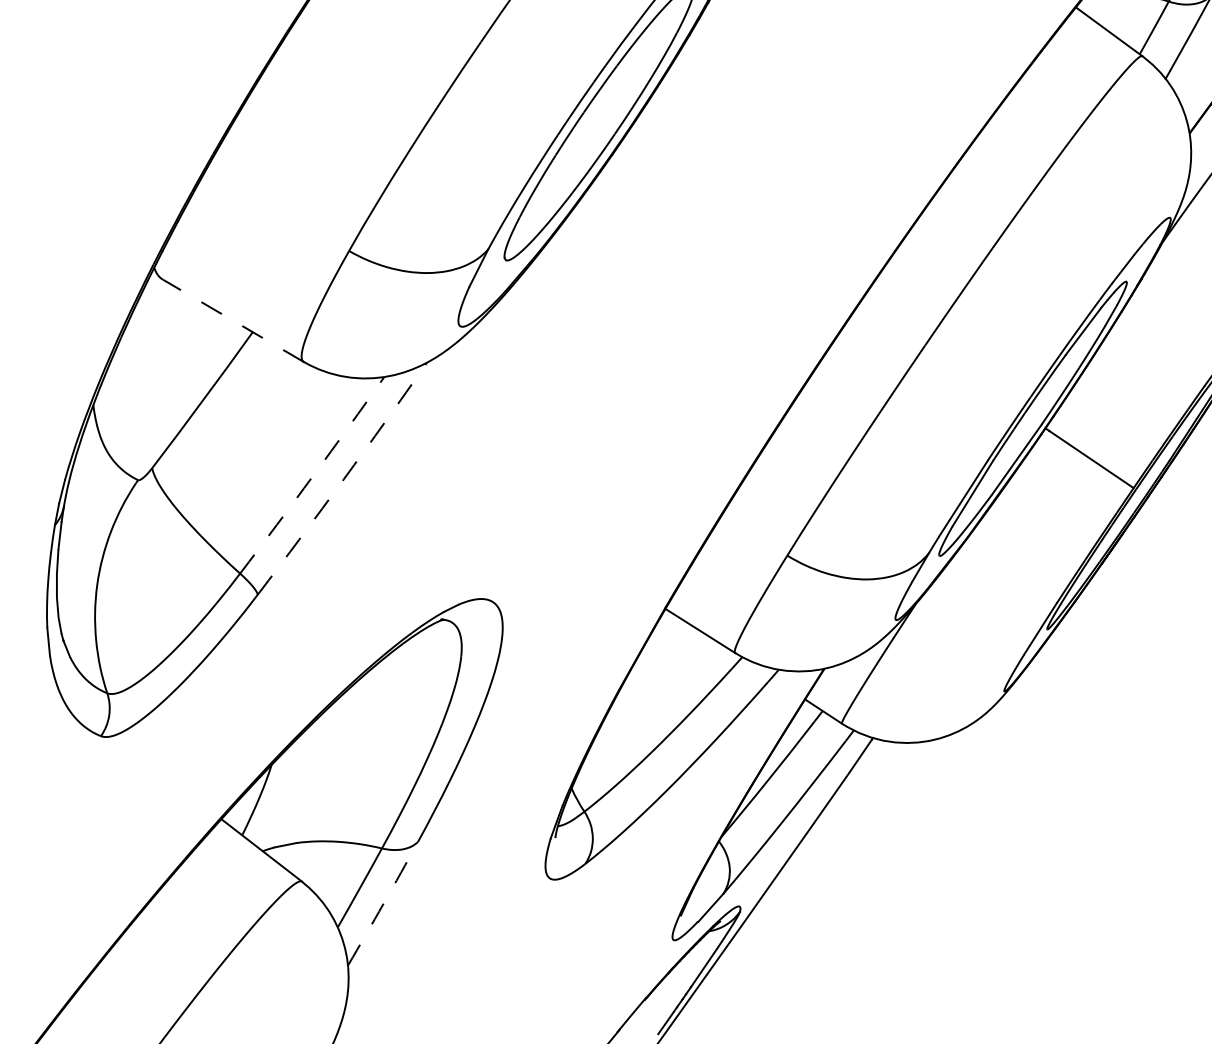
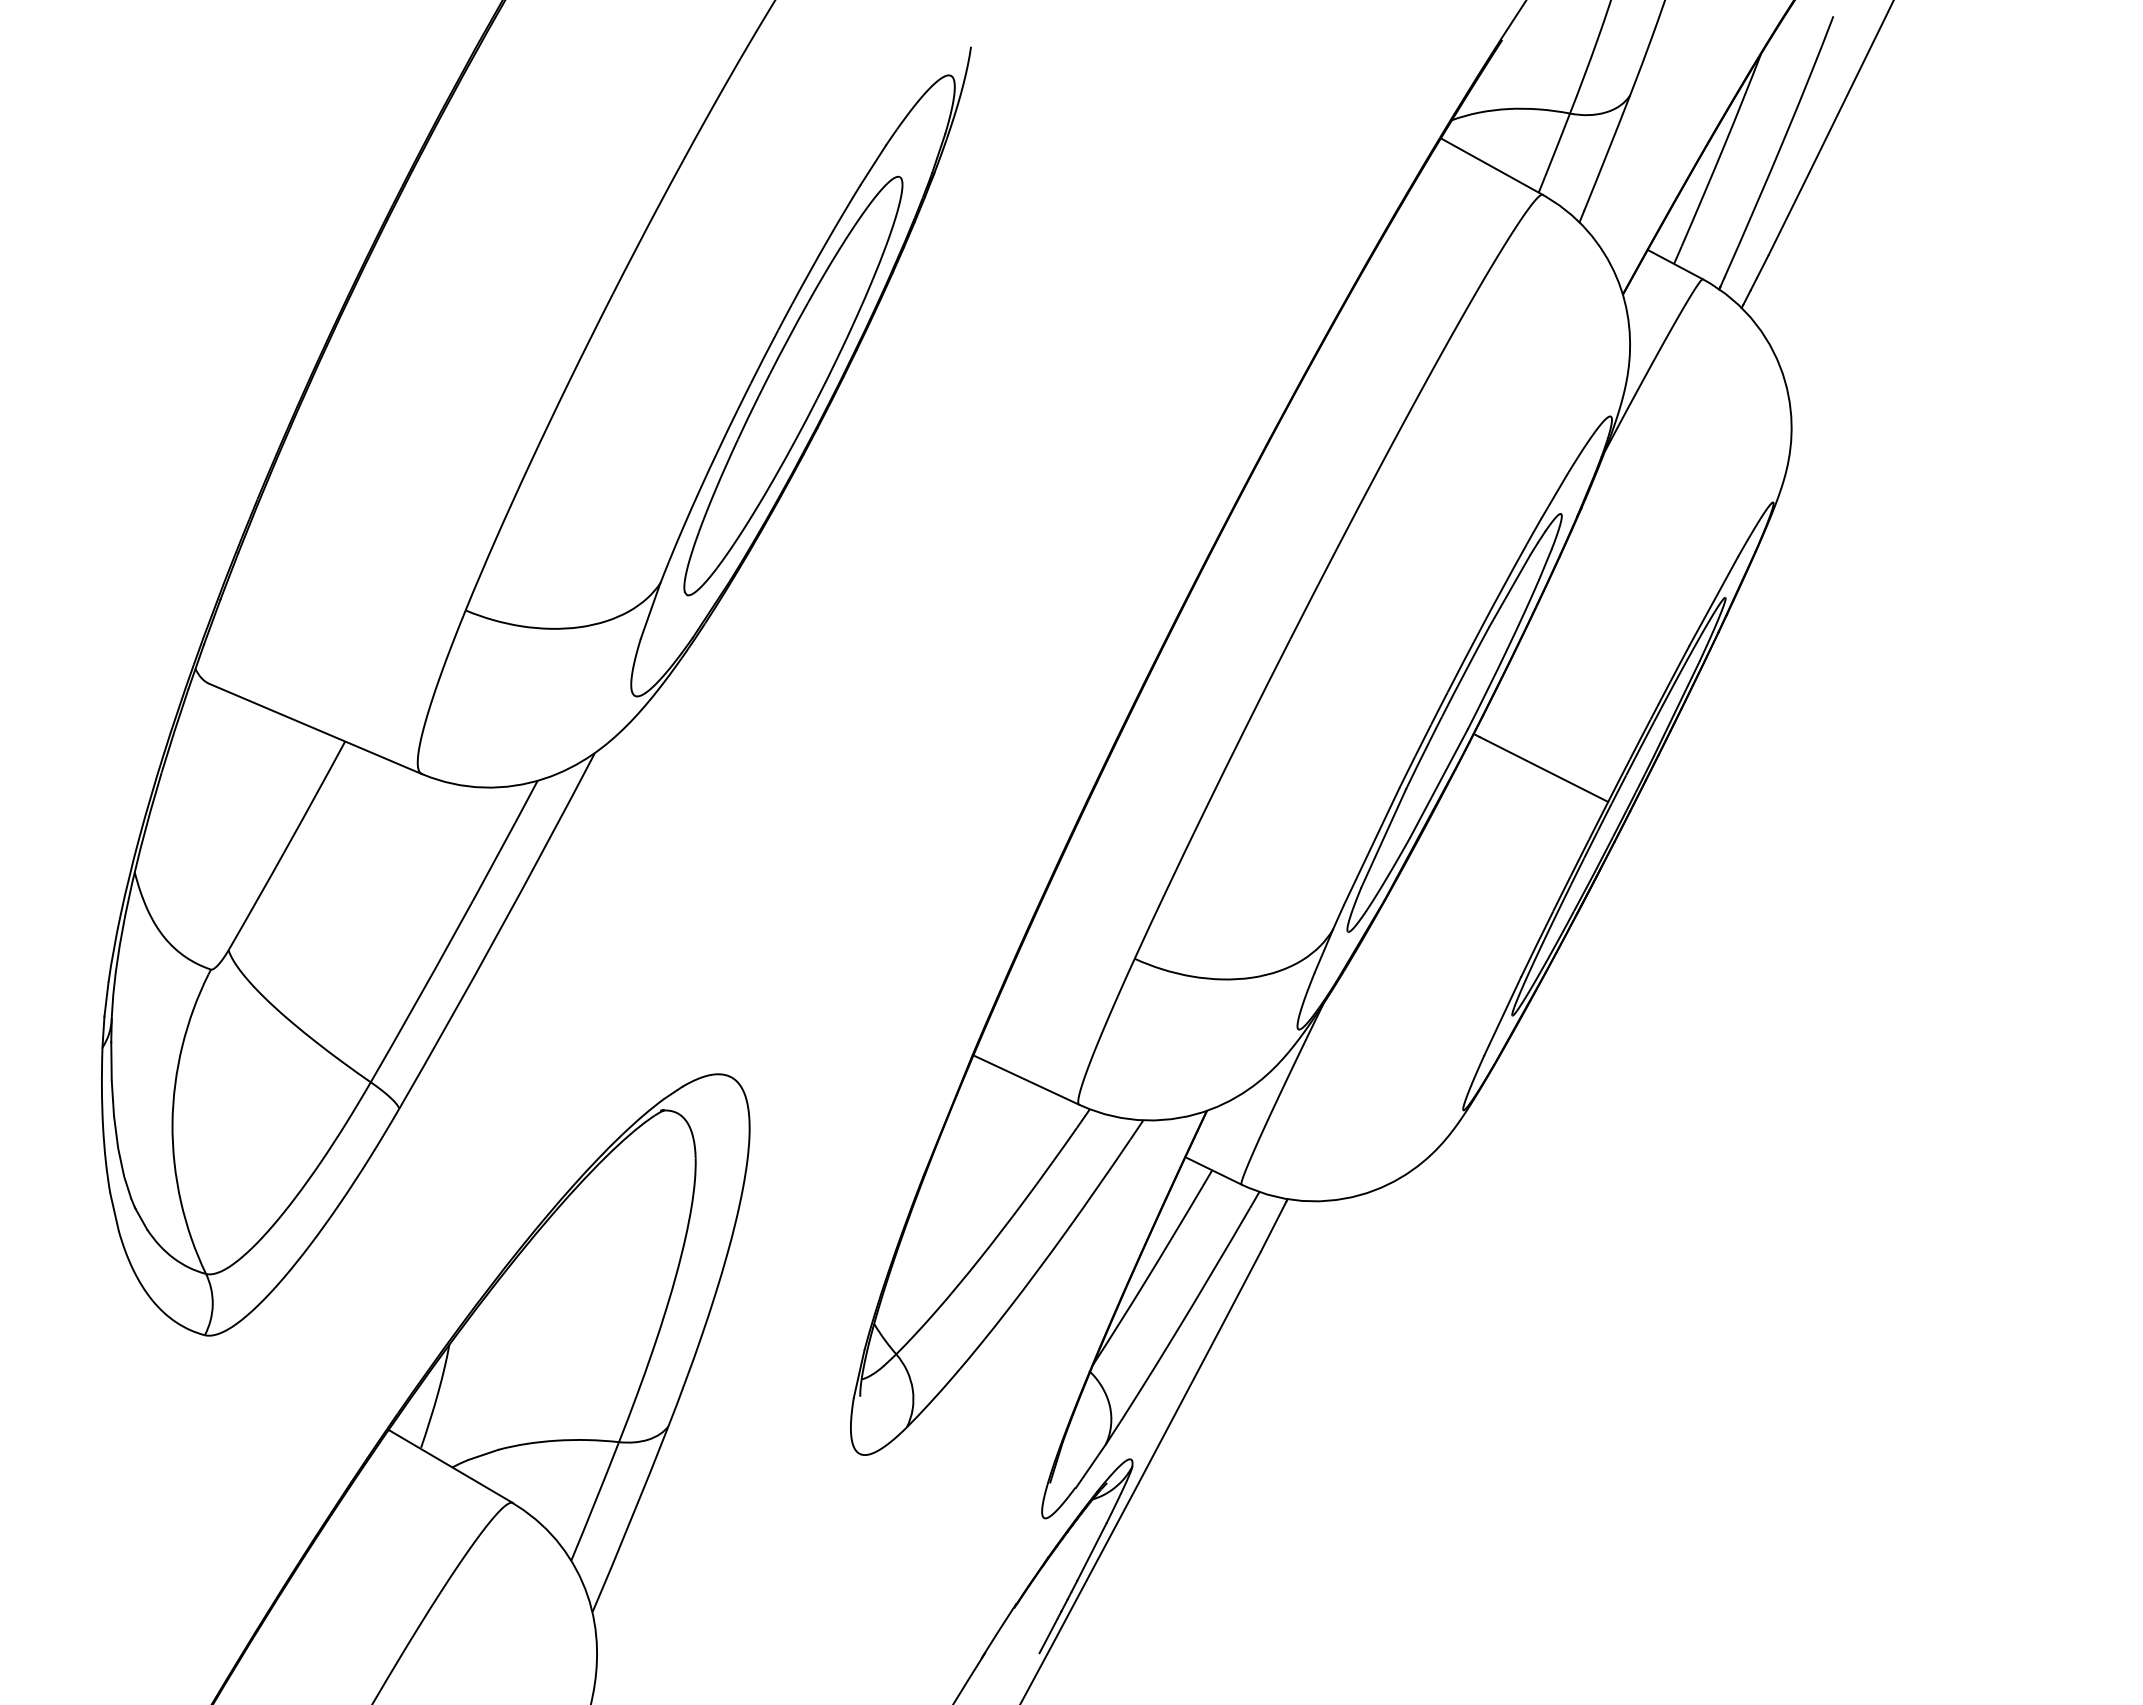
line: (233, 320) -> (315, 728), dashed -> solid
arc: (313, 476) -> (455, 932), dashed -> solid
arc: (343, 479) -> (498, 931), dashed -> solid
arc: (383, 903) -> (631, 1519), dashed -> solid

